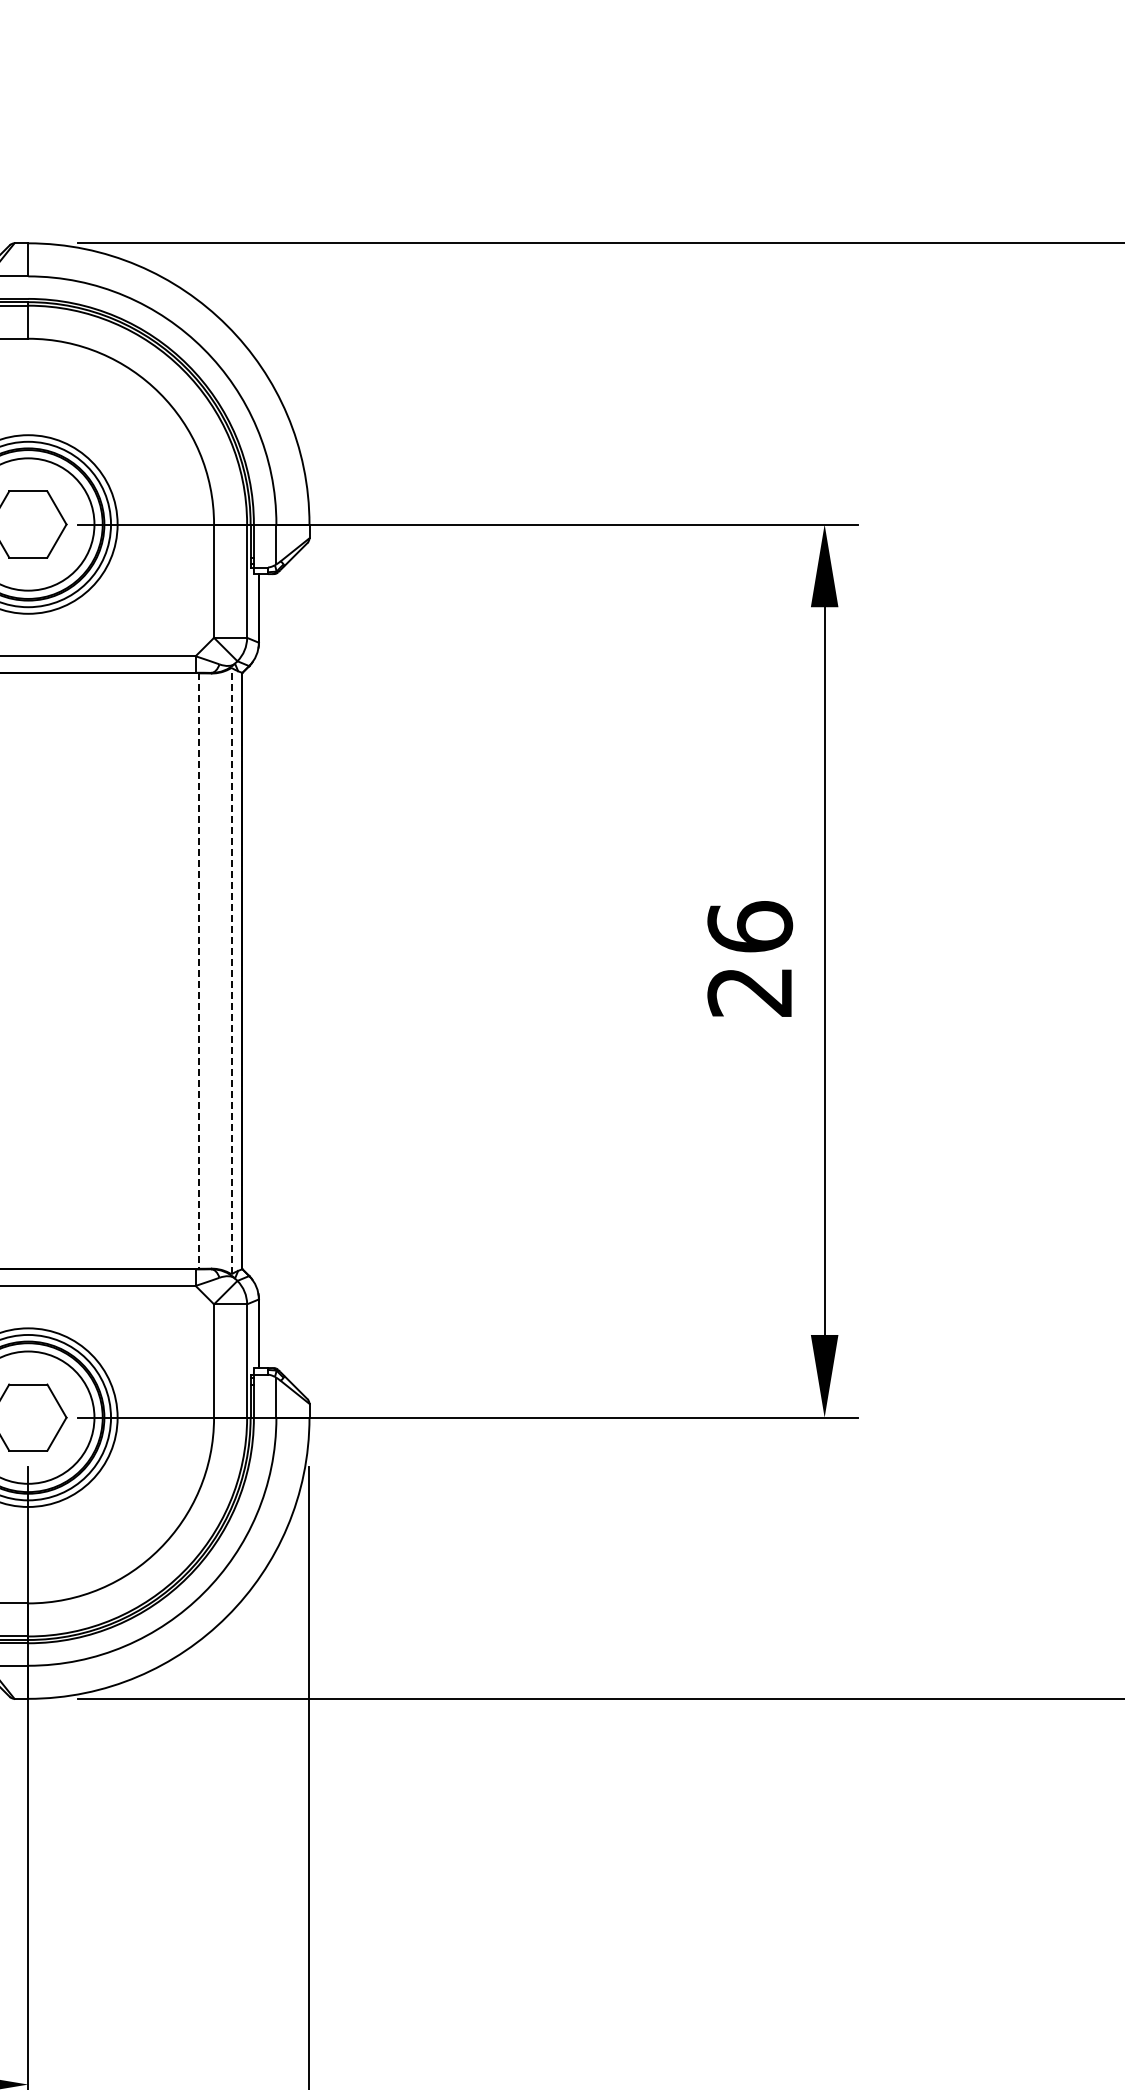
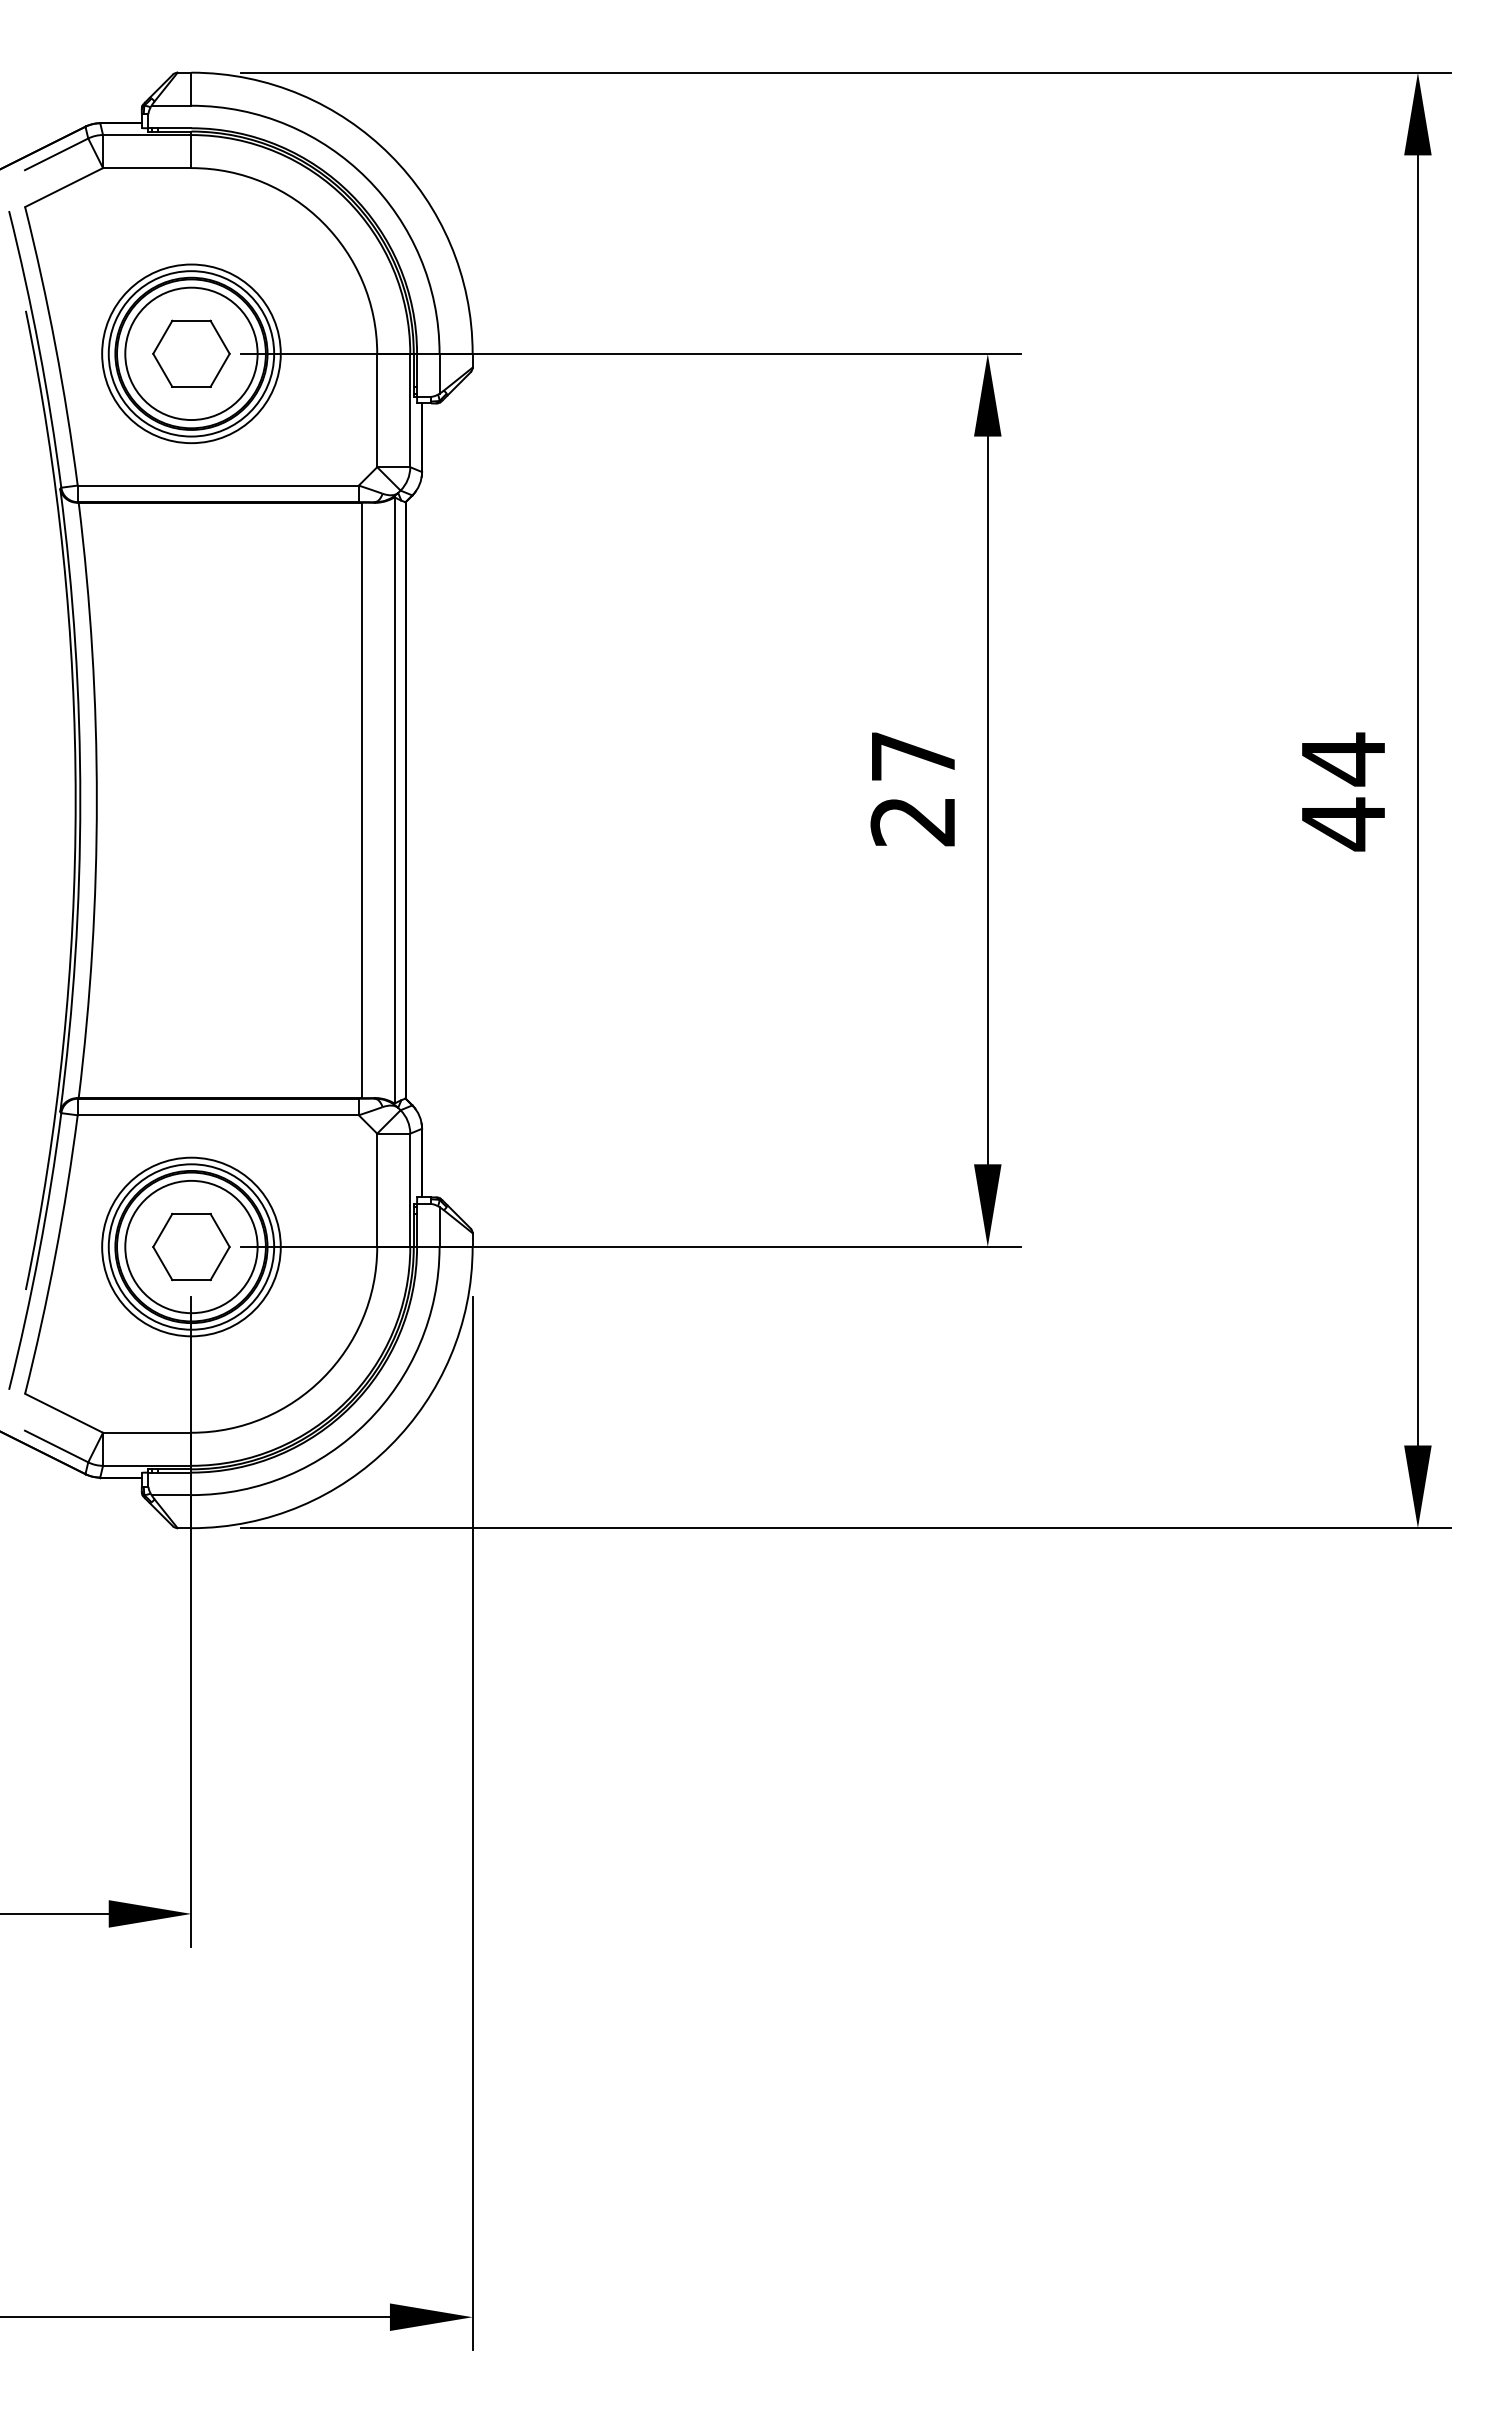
text: (750, 926) -> (913, 755), 26 -> 27
line: (231, 970) -> (394, 799), dashed -> solid
line: (198, 971) -> (361, 800), dashed -> solid

